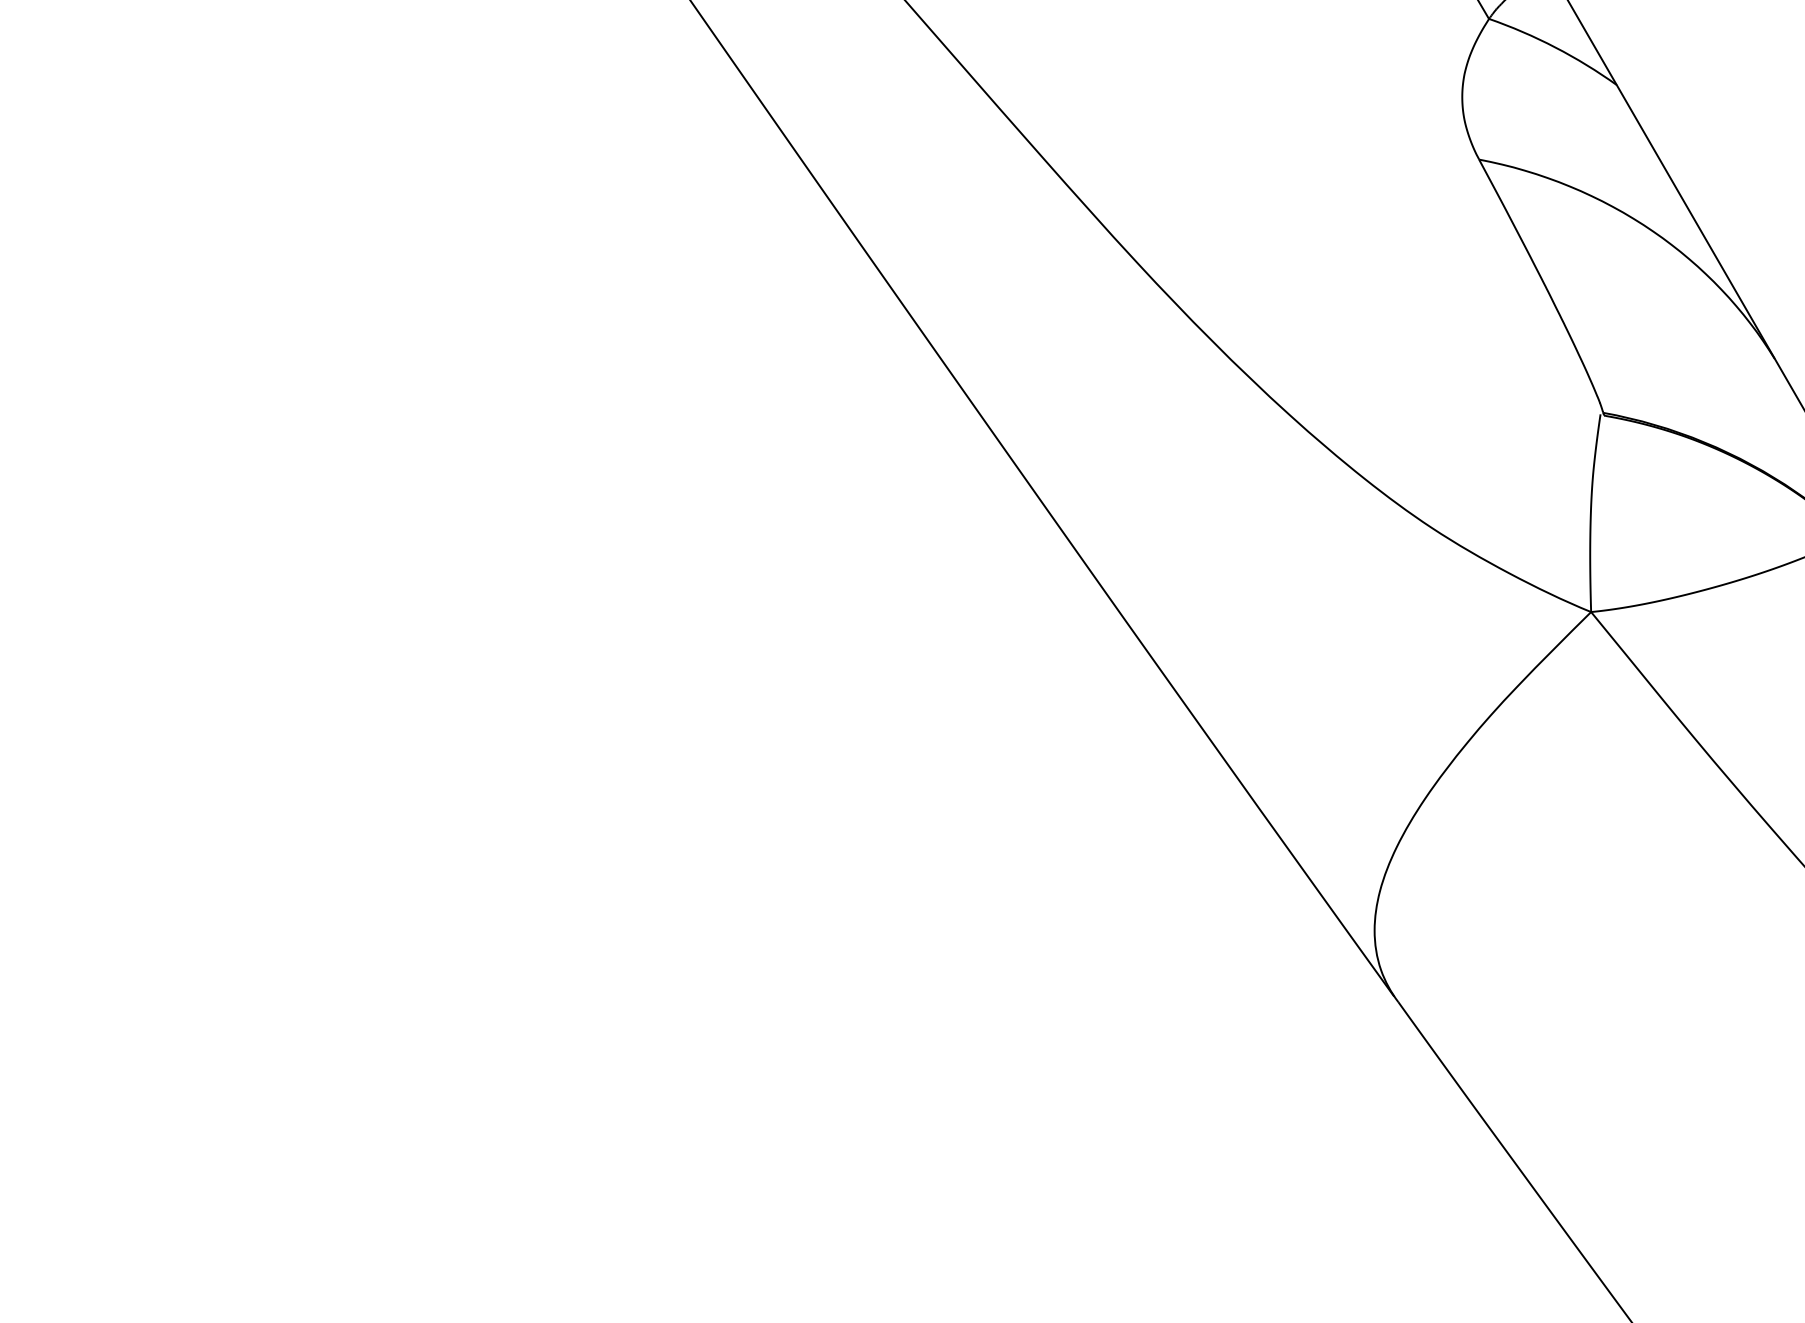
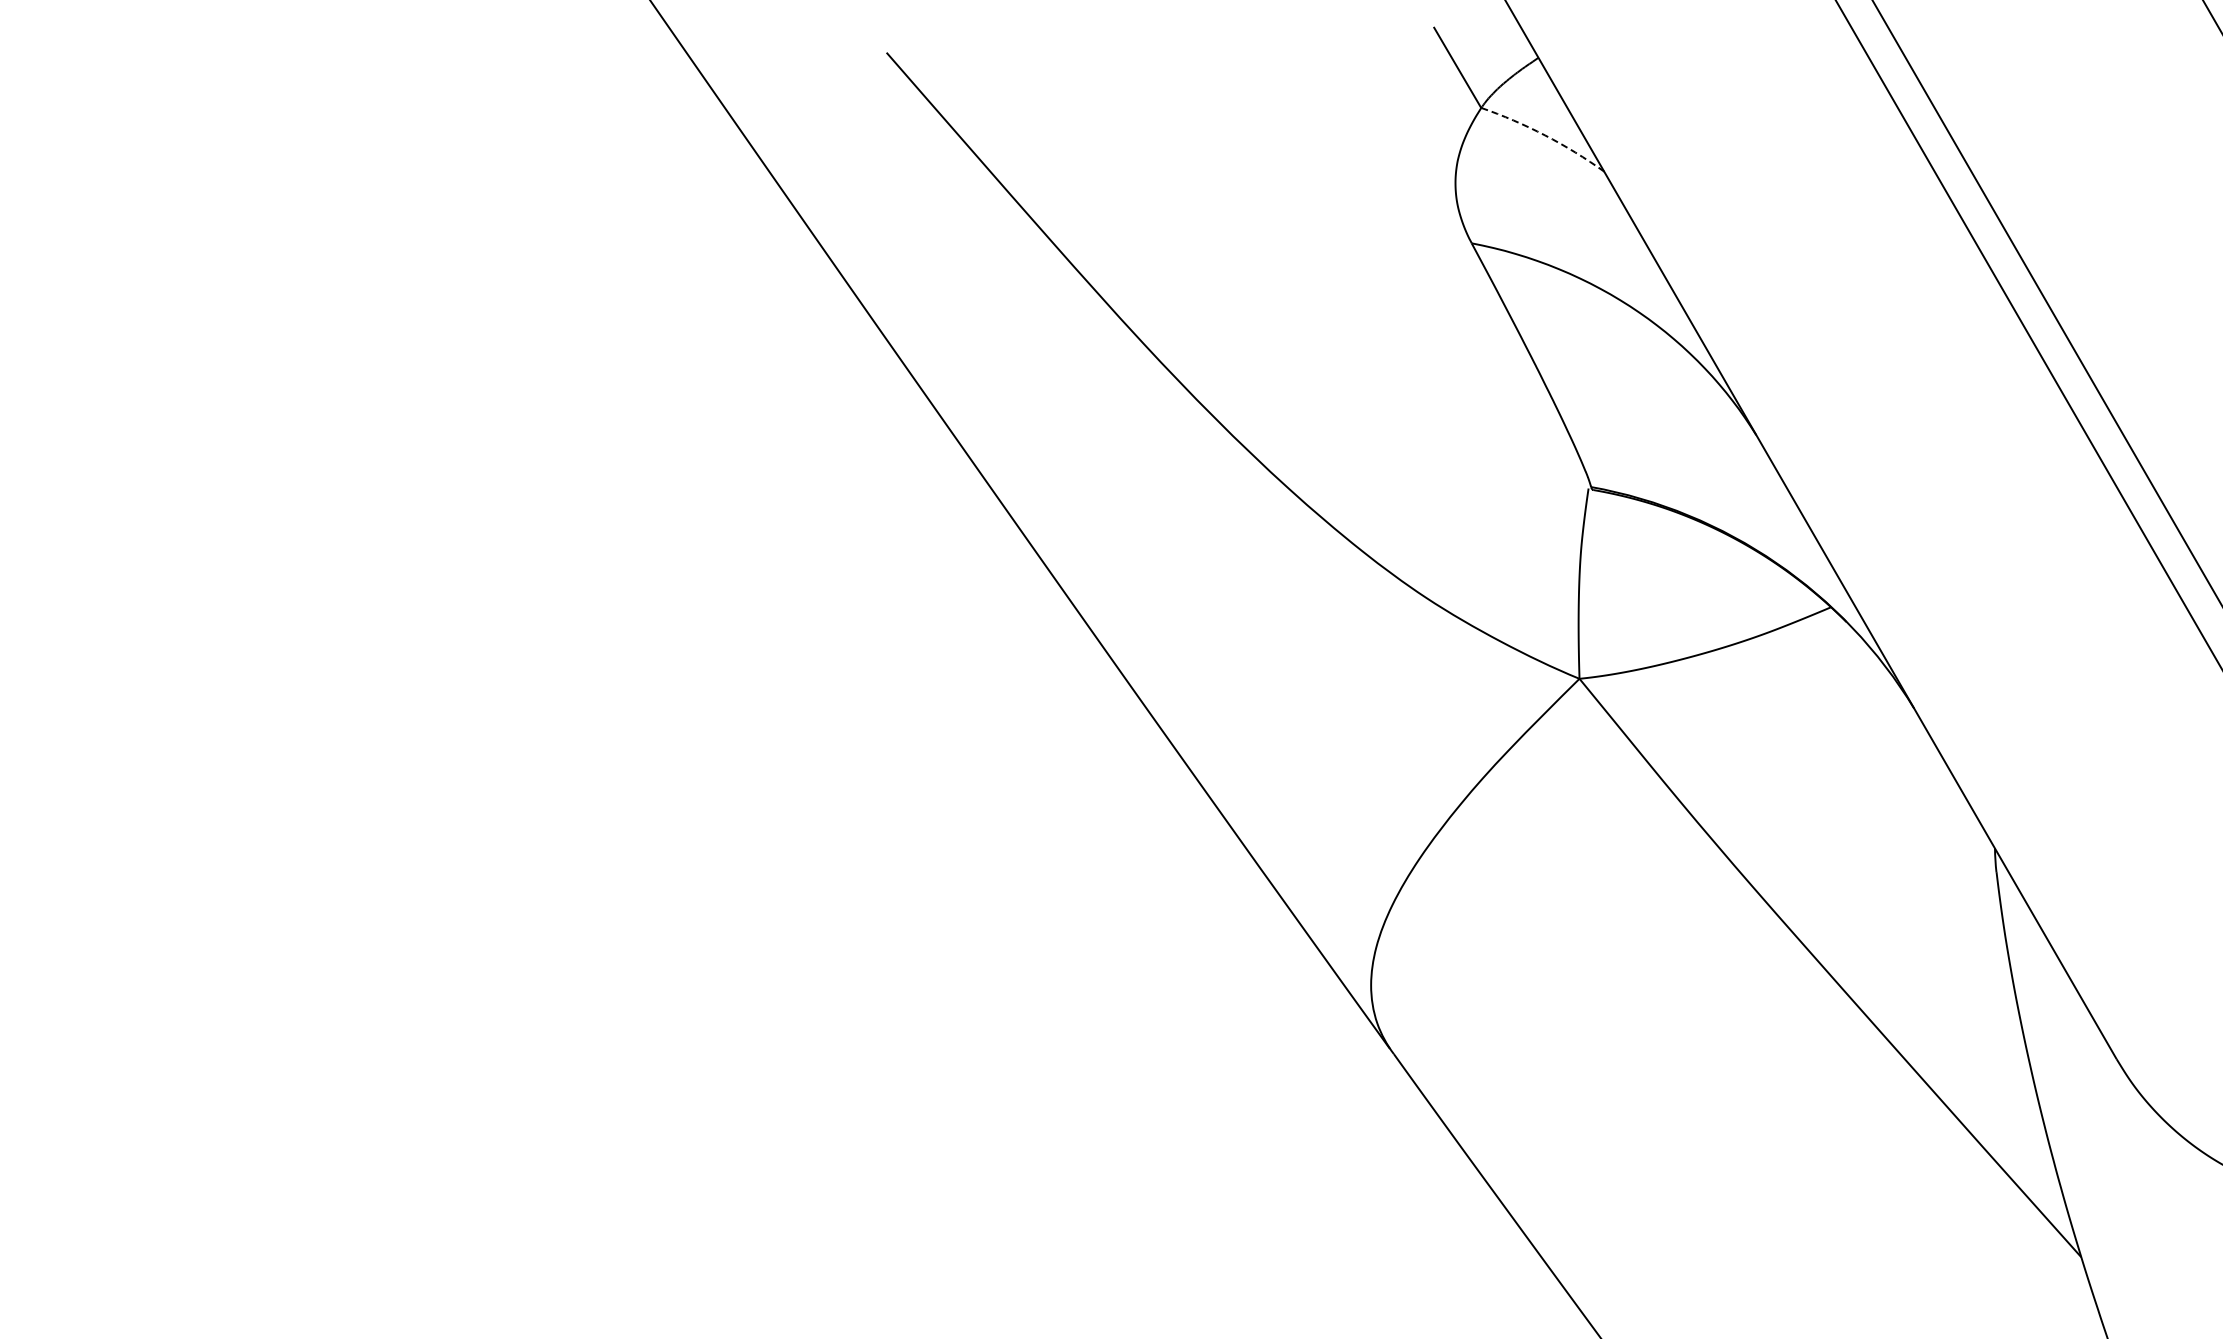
arc: (1555, 47) -> (1545, 135), solid -> dashed

